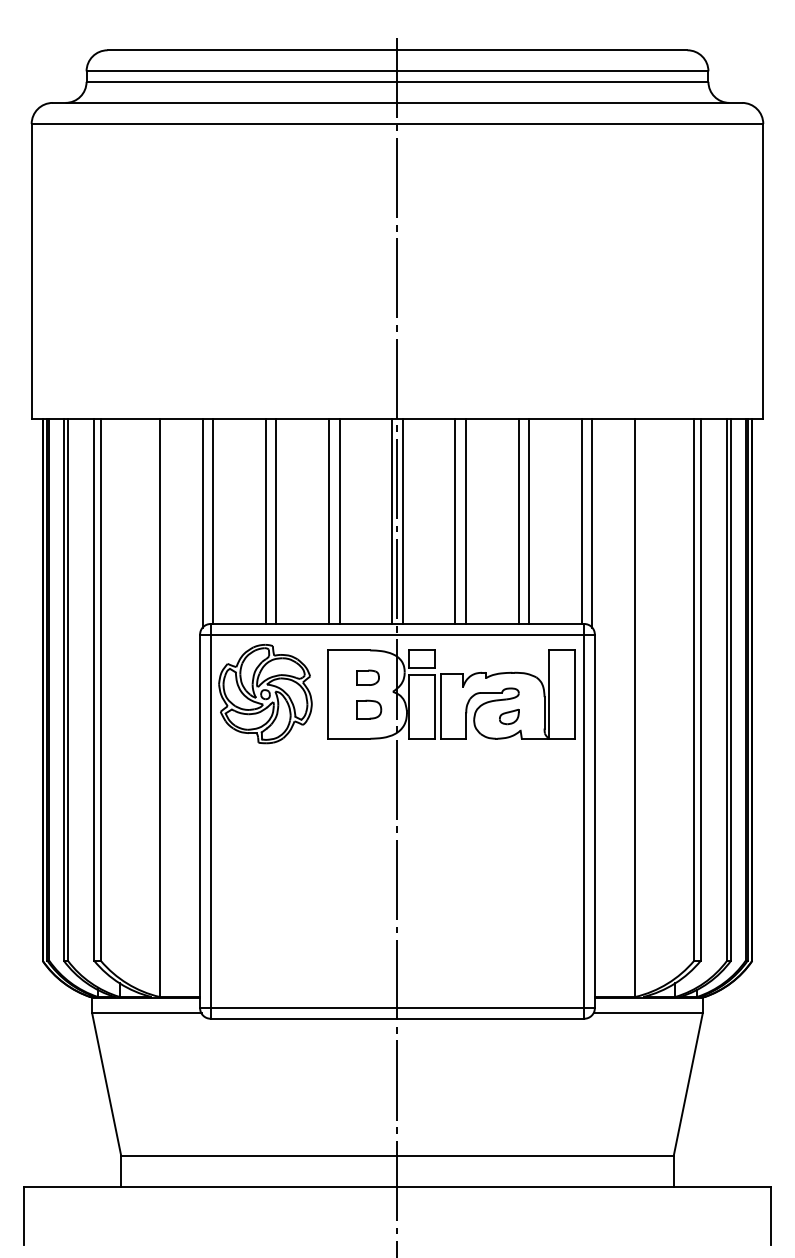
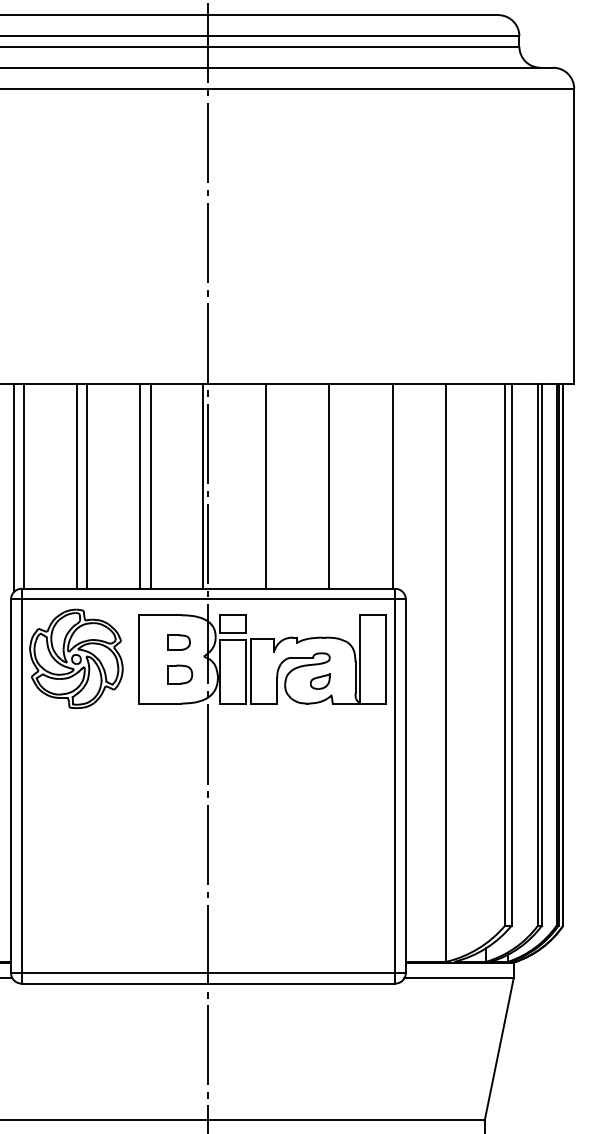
line: (402, 521) -> (213, 486), removed
line: (465, 521) -> (276, 486), removed
line: (529, 521) -> (340, 486), removed
line: (592, 522) -> (403, 487), removed

